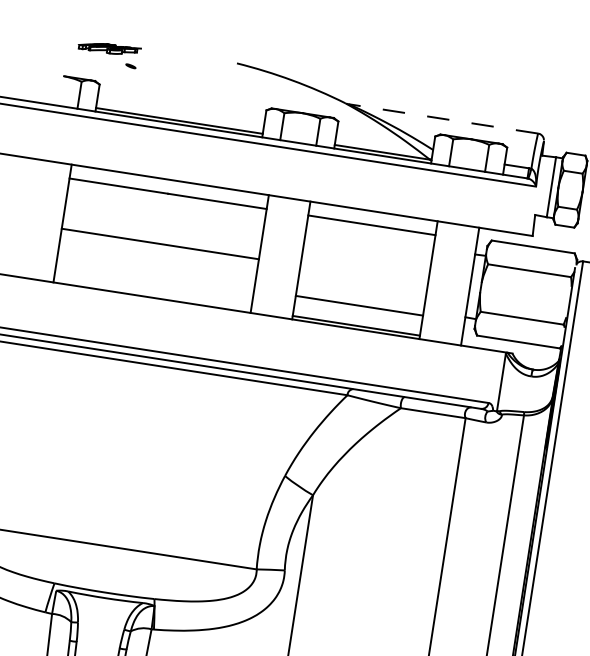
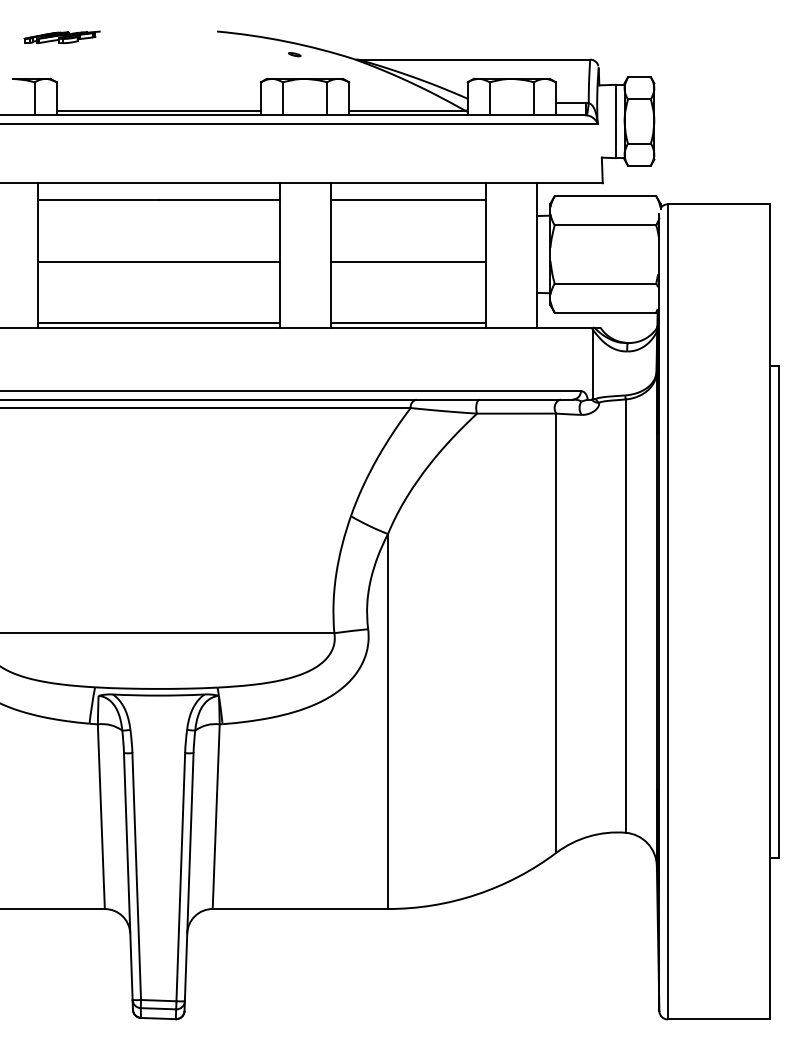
part: (130, 66) -> (294, 54), moved
line: (443, 118) -> (474, 59), dashed -> solid
line: (152, 294) -> (158, 323), added
line: (359, 305) -> (408, 261), moved

